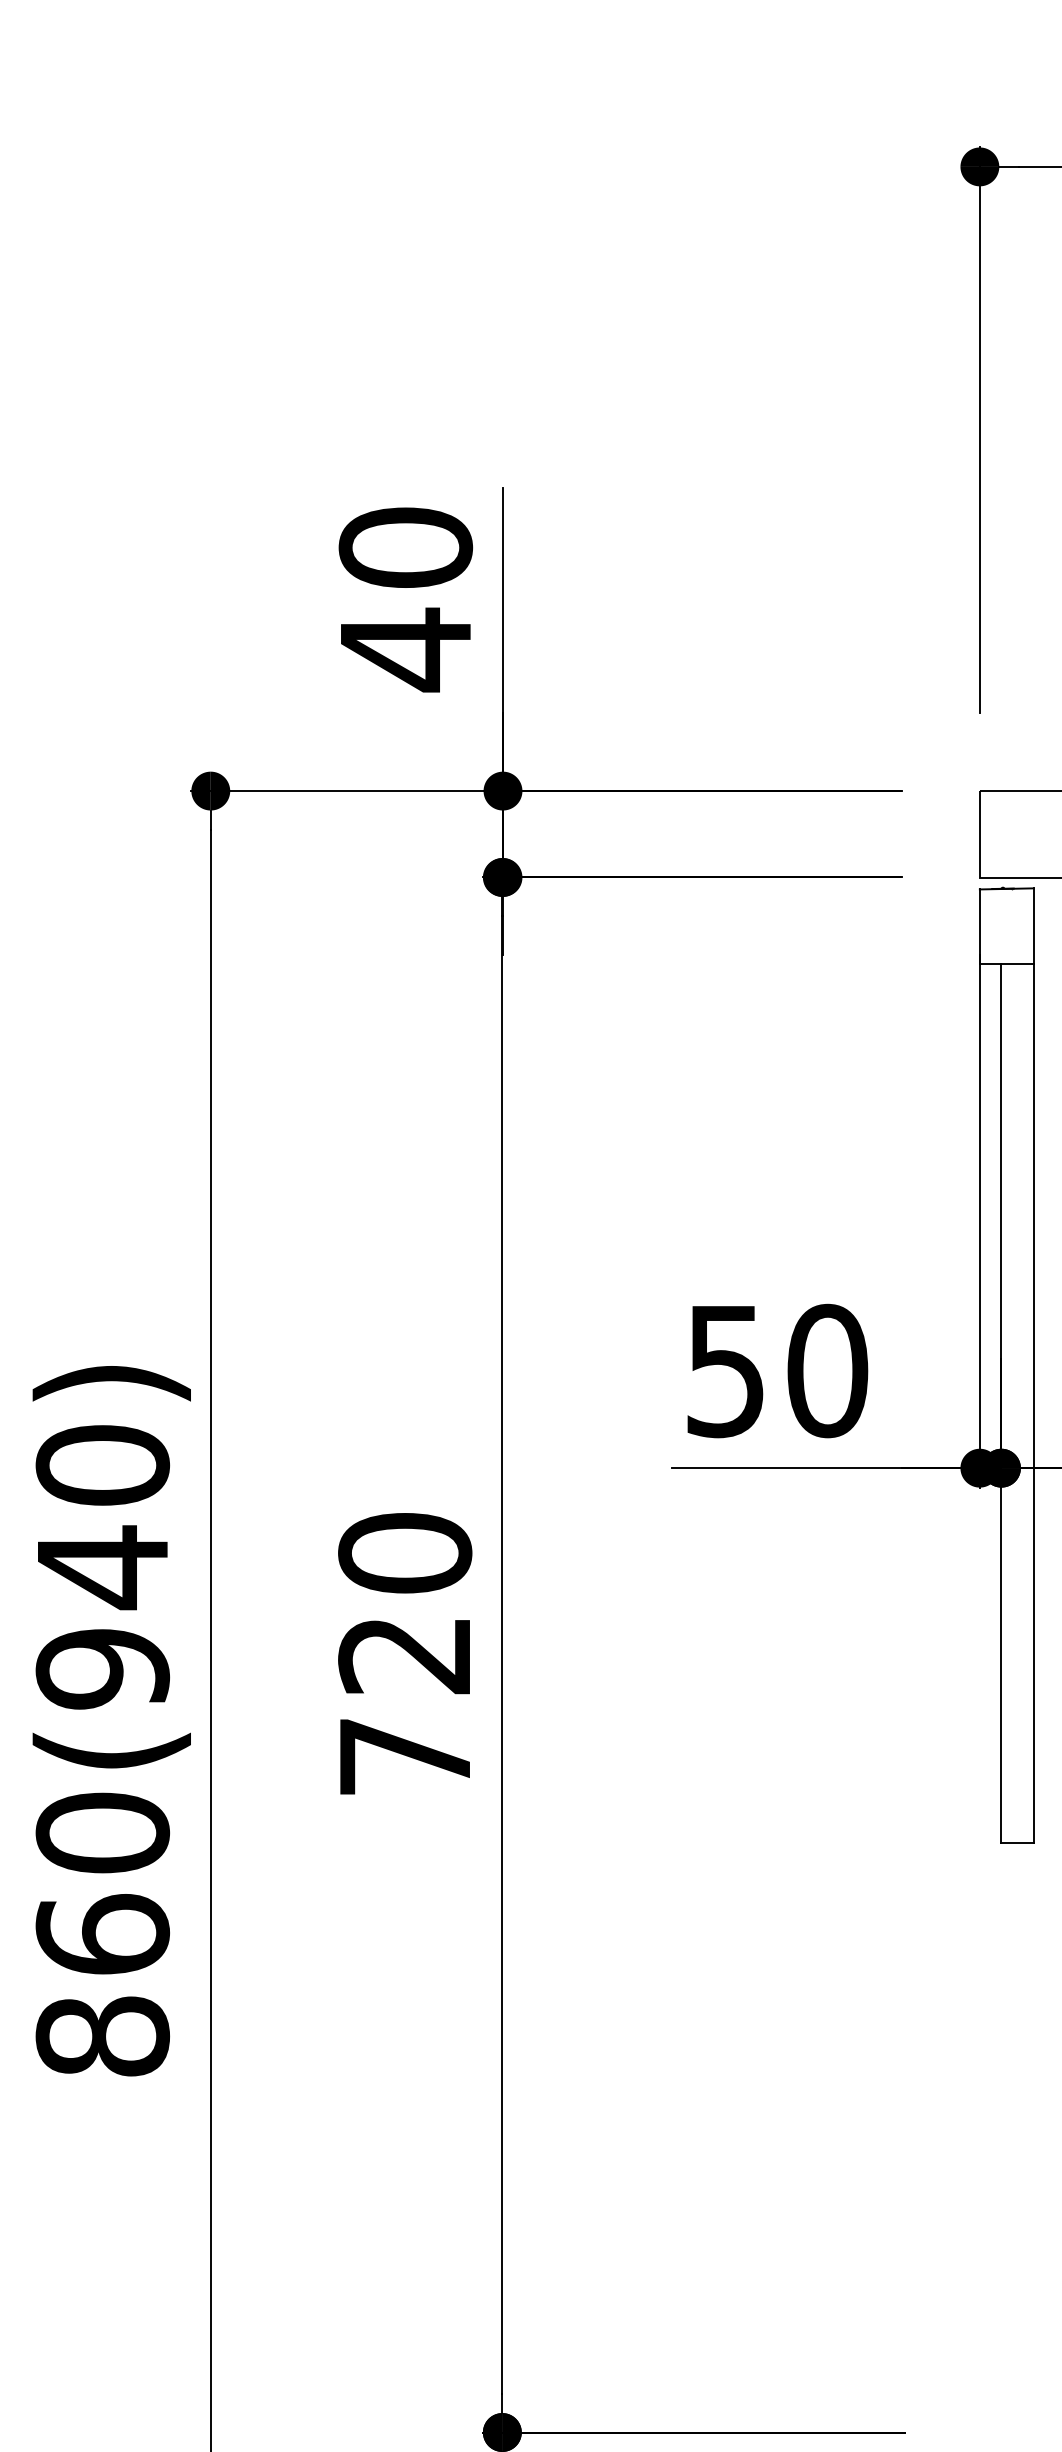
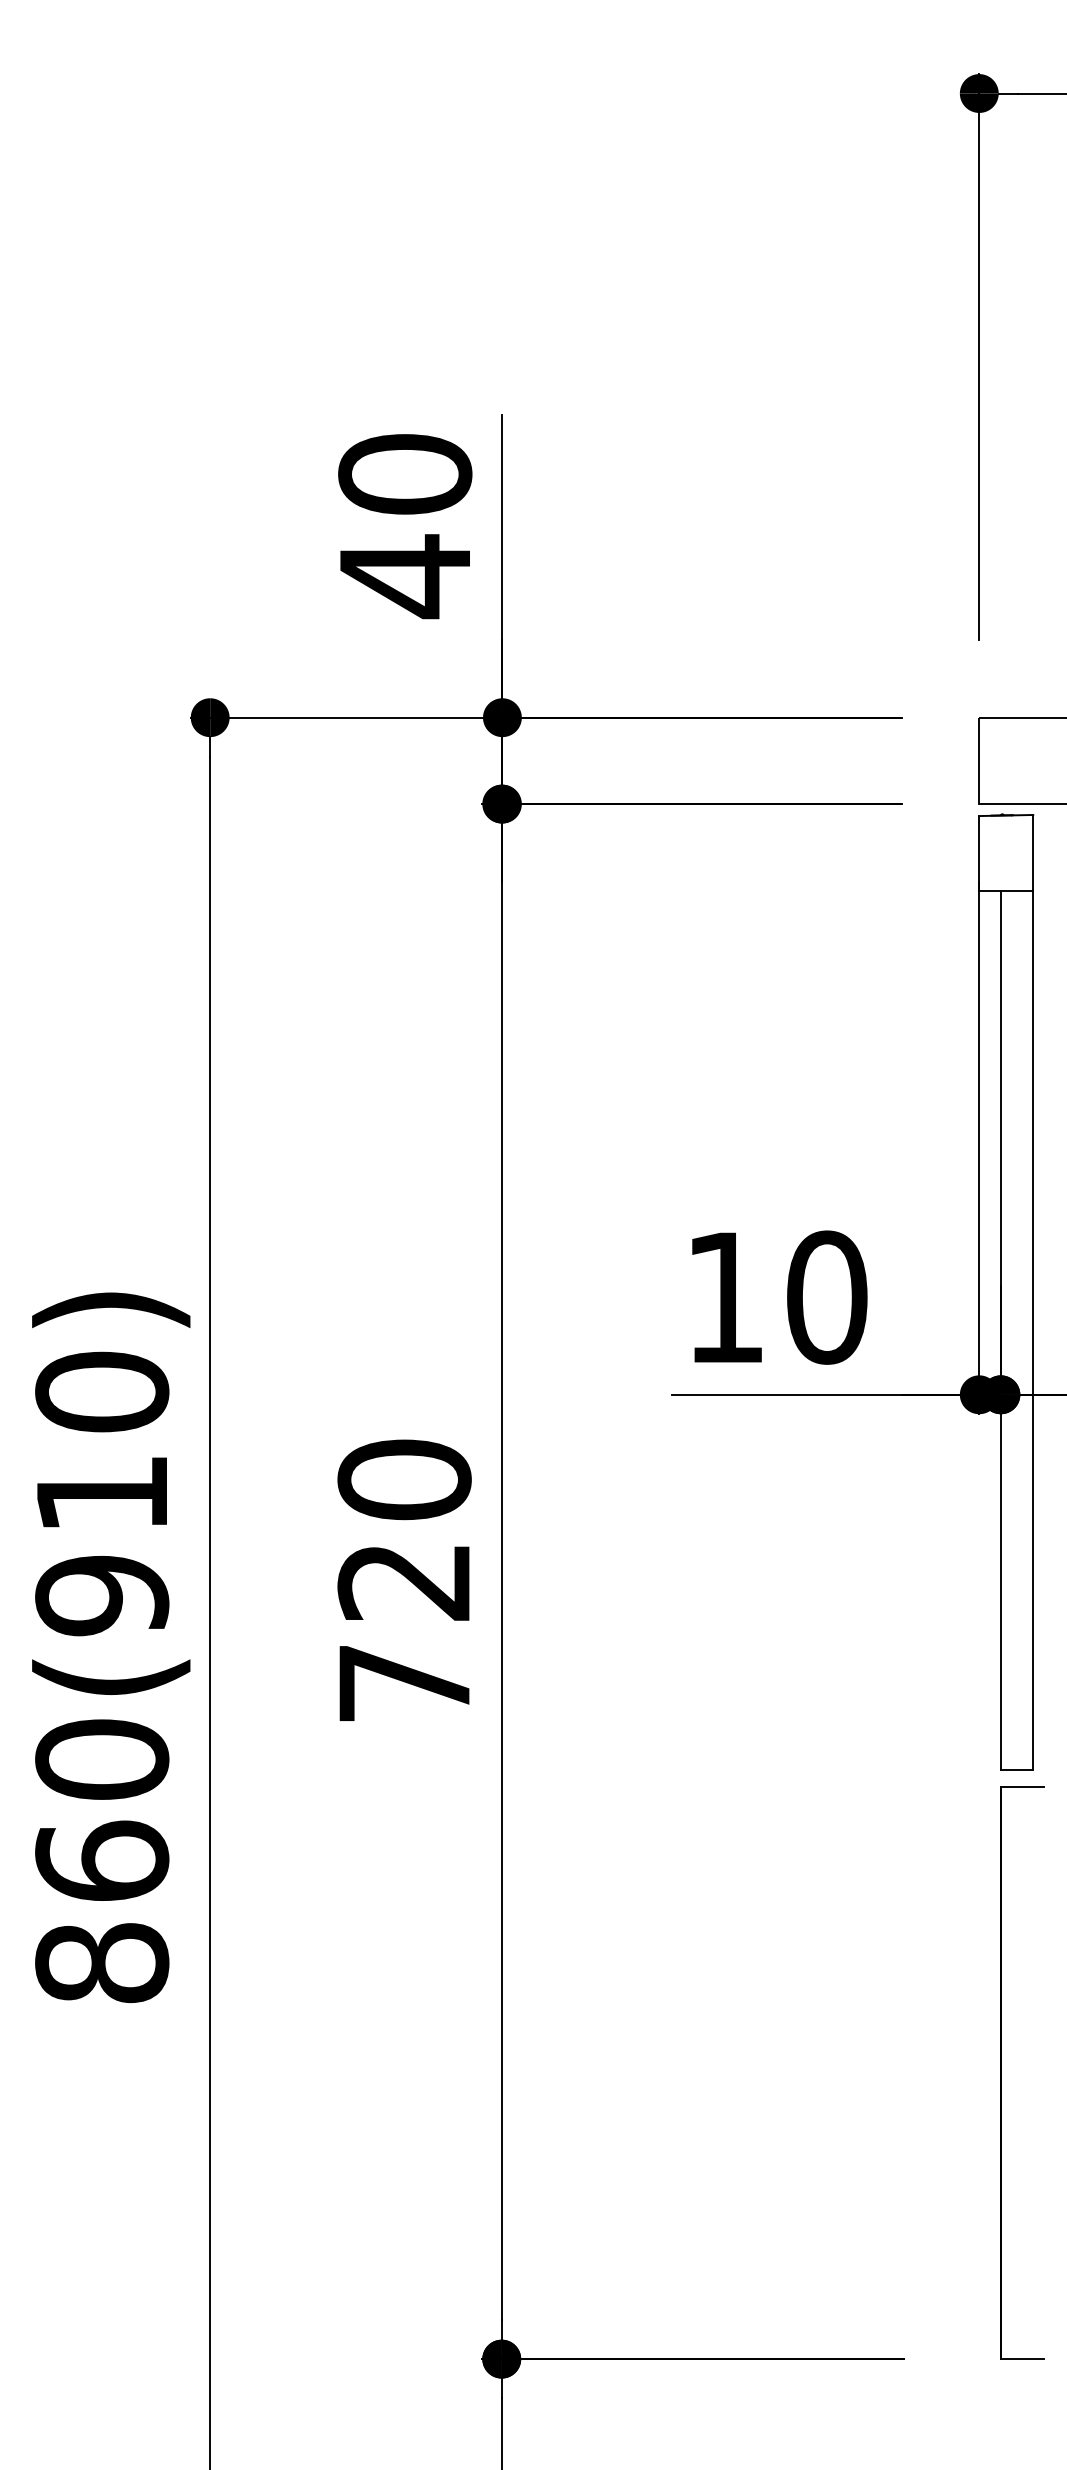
text: (725, 1371) -> (724, 1298), 50 -> 10
text: (102, 1566) -> (101, 1493), 860(940) -> 860(910)
part: (1002, 2145) -> (1001, 2072), added

